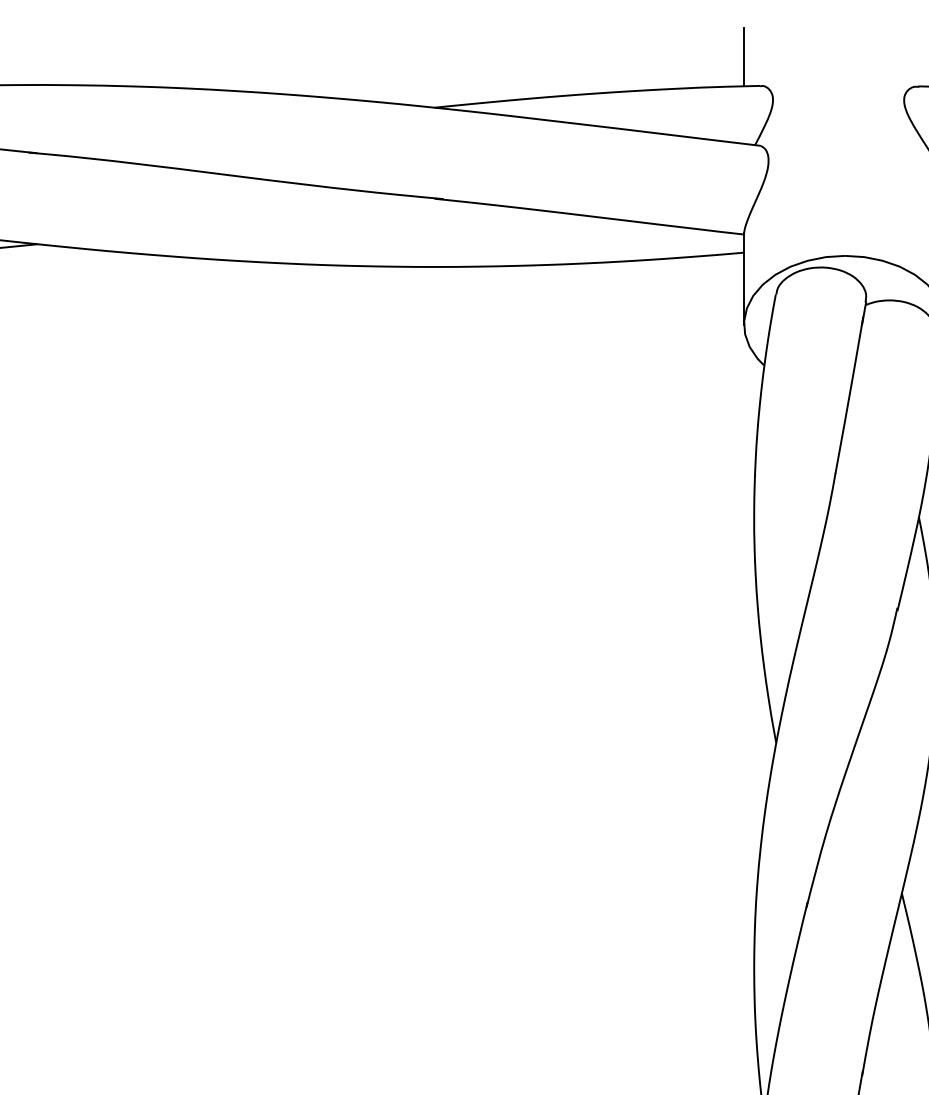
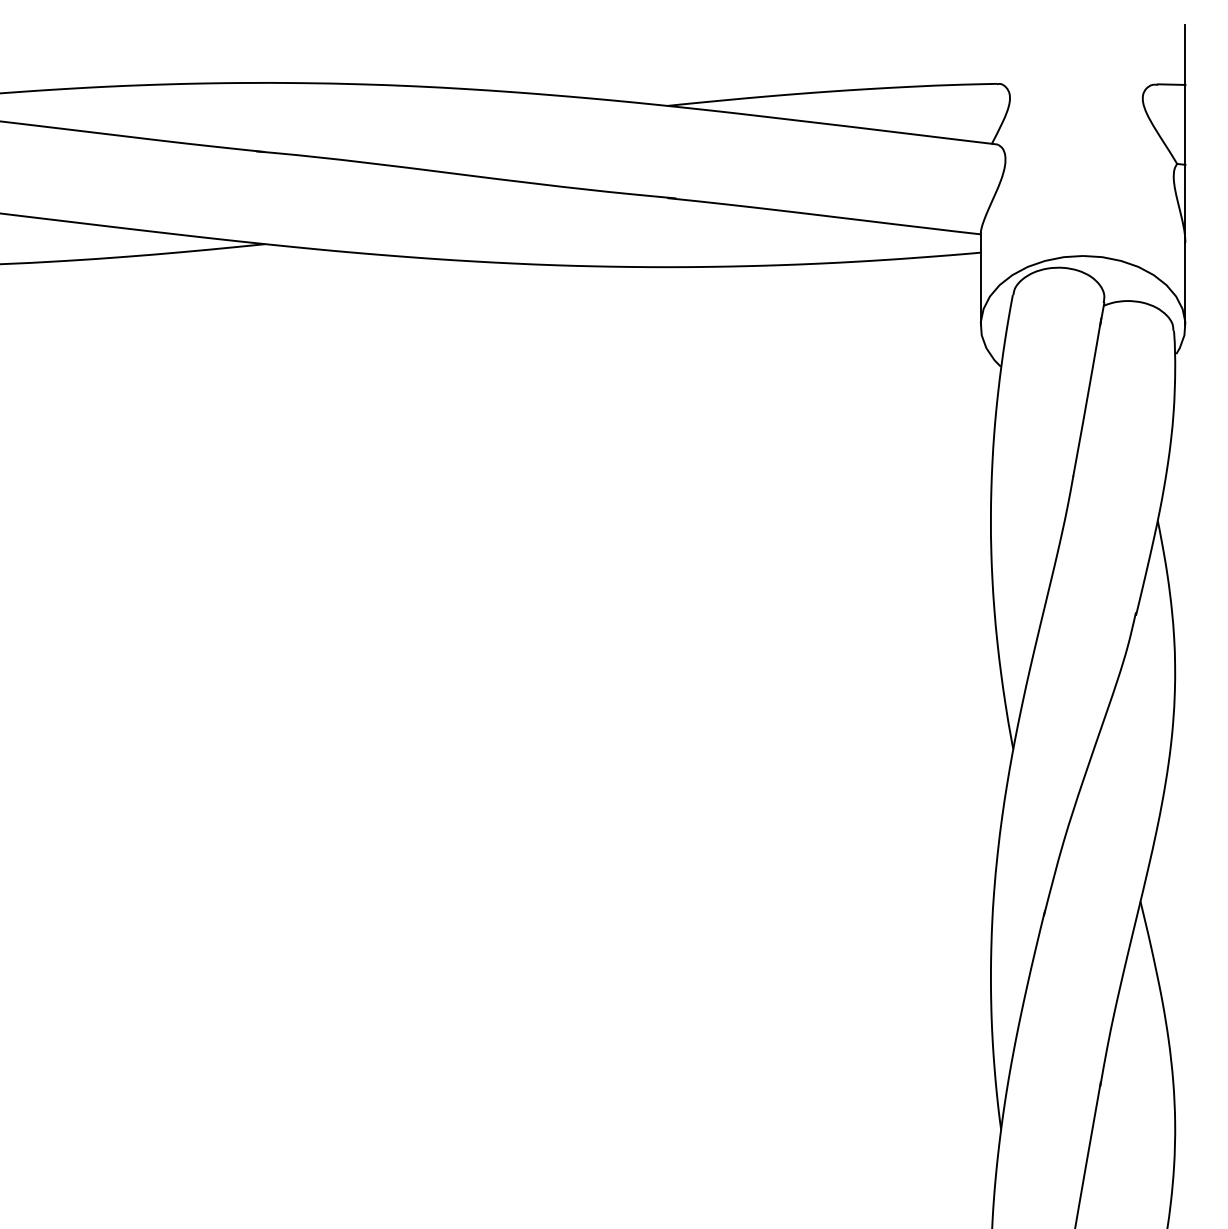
line: (743, 56) -> (980, 54), removed

